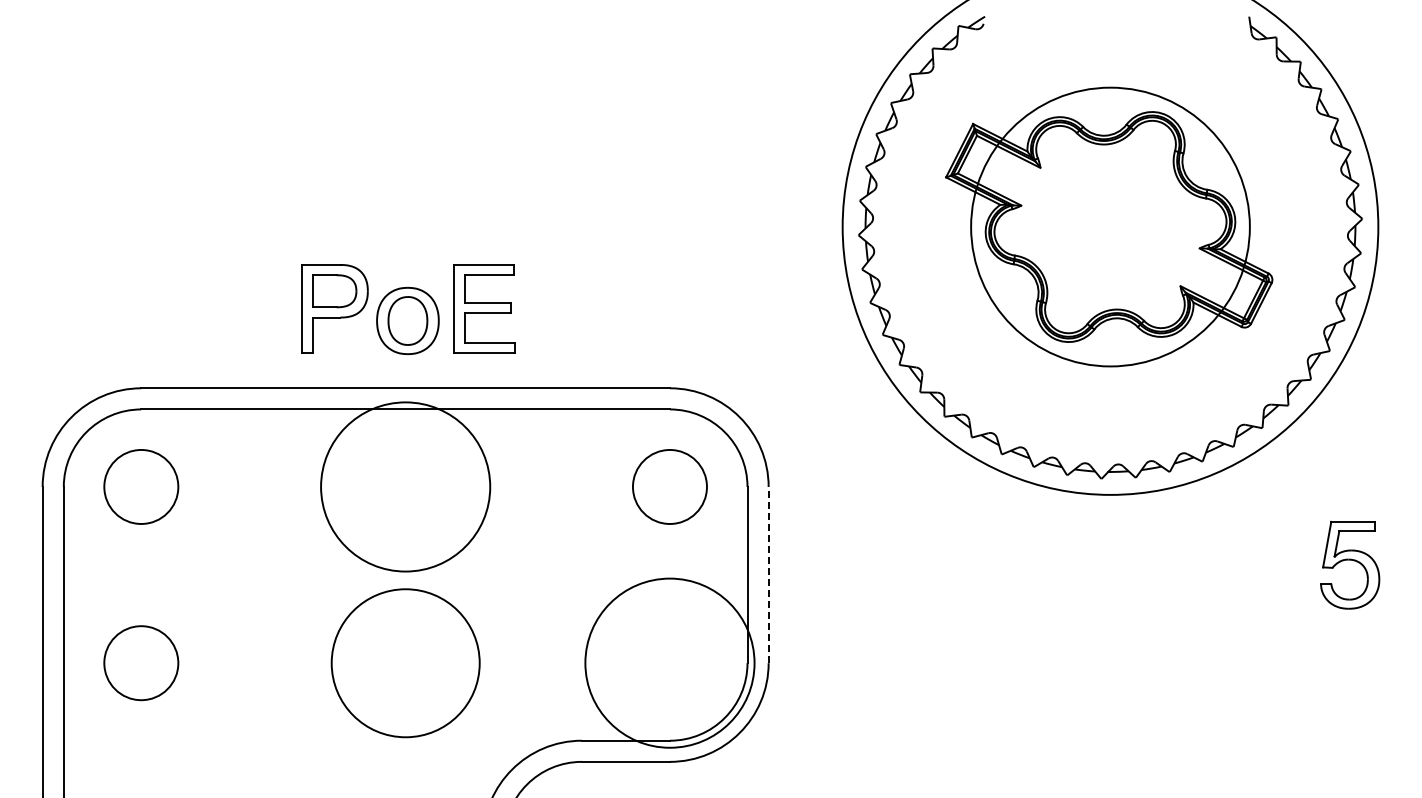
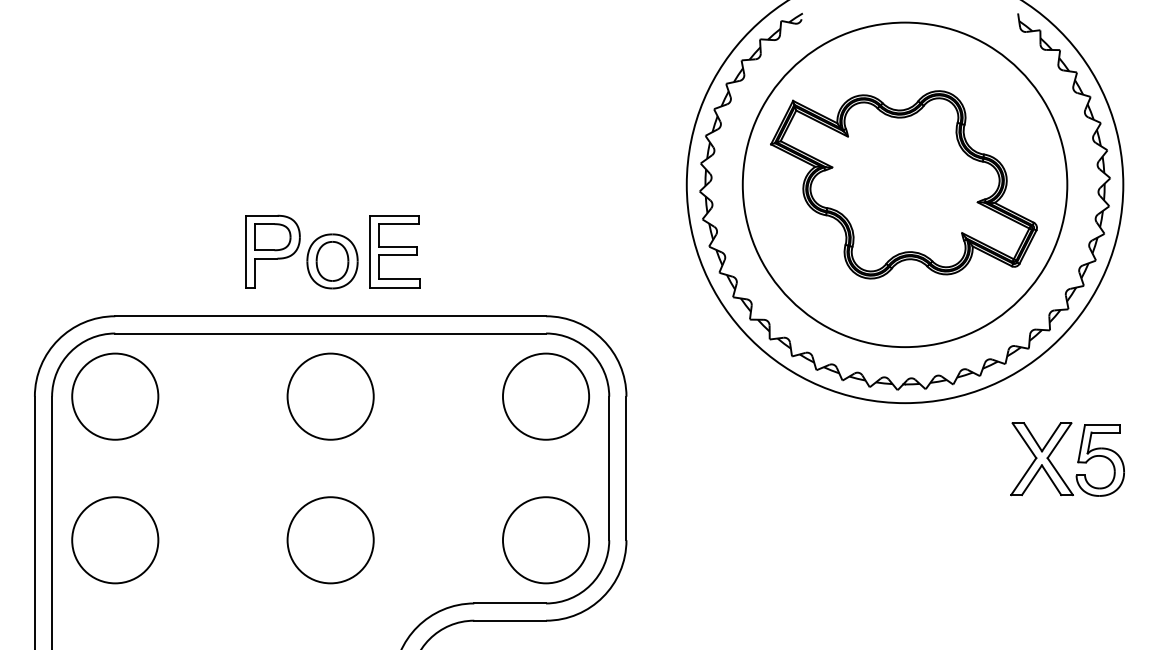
circle: (1110, 226) -> (905, 184), size x1.43
circle: (141, 486) -> (115, 396), size x1.43
circle: (405, 486) -> (330, 396), size x0.62
circle: (669, 486) -> (545, 396), size x1.43
part: (1278, 563) -> (1041, 459), added
line: (768, 574) -> (626, 468), dashed -> solid
circle: (405, 662) -> (330, 539), size x0.71
circle: (141, 663) -> (115, 540), size x1.43
circle: (669, 663) -> (545, 540), size x0.62

